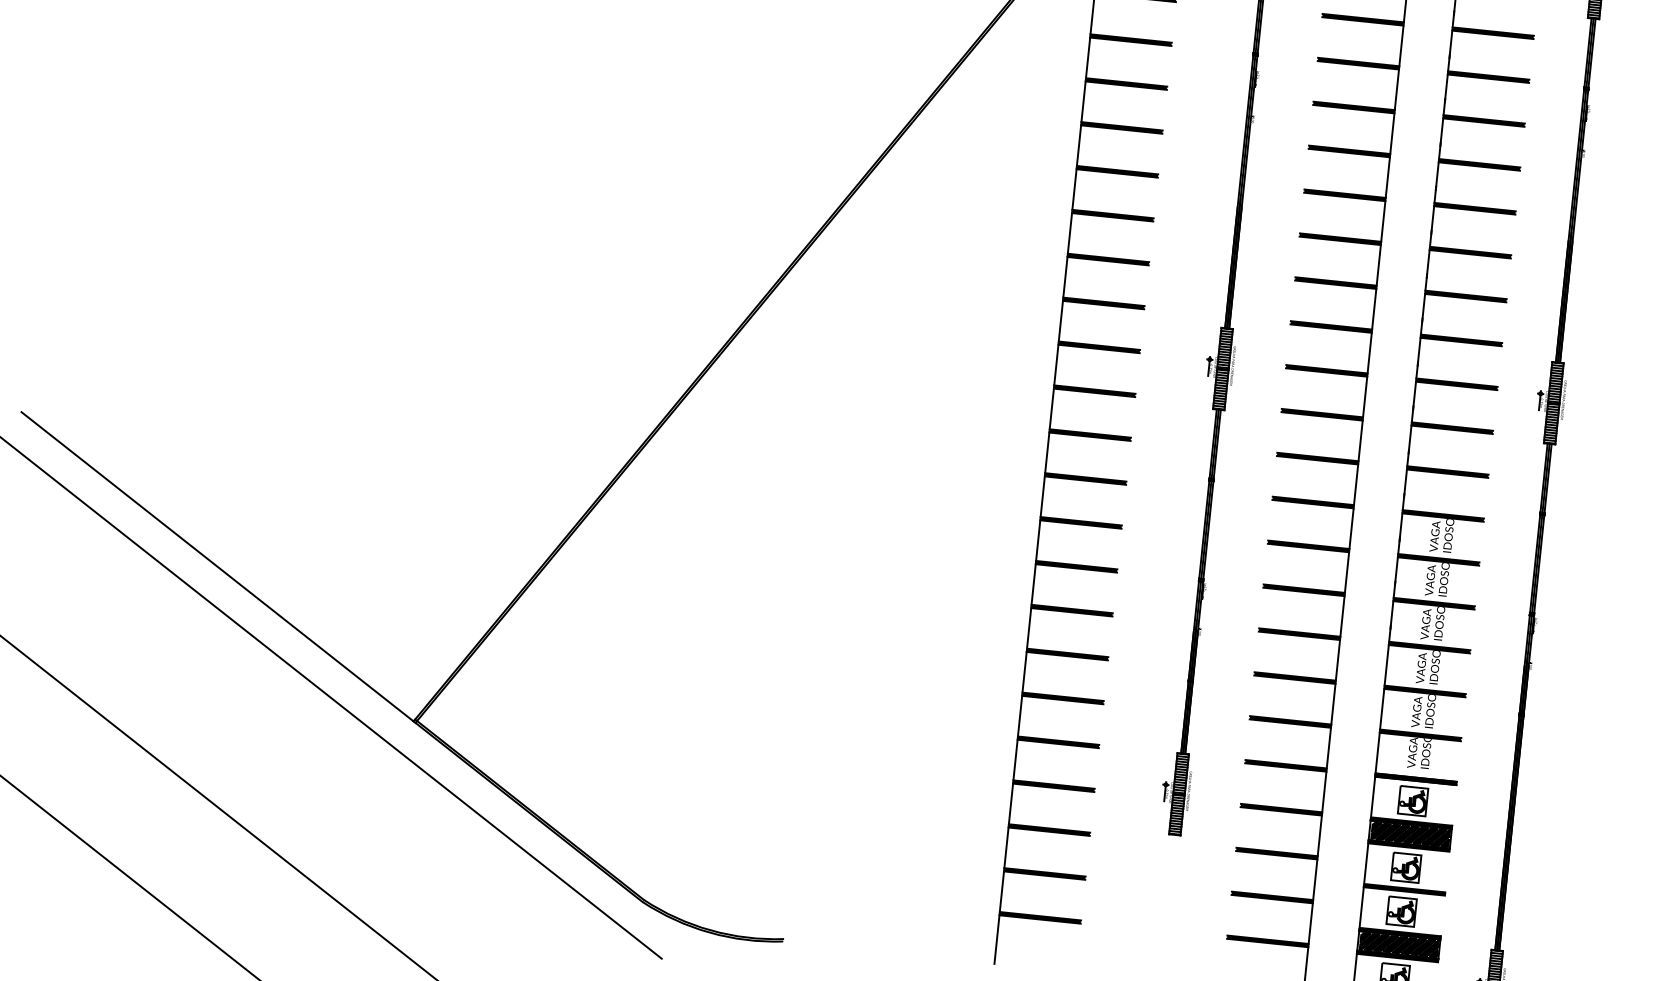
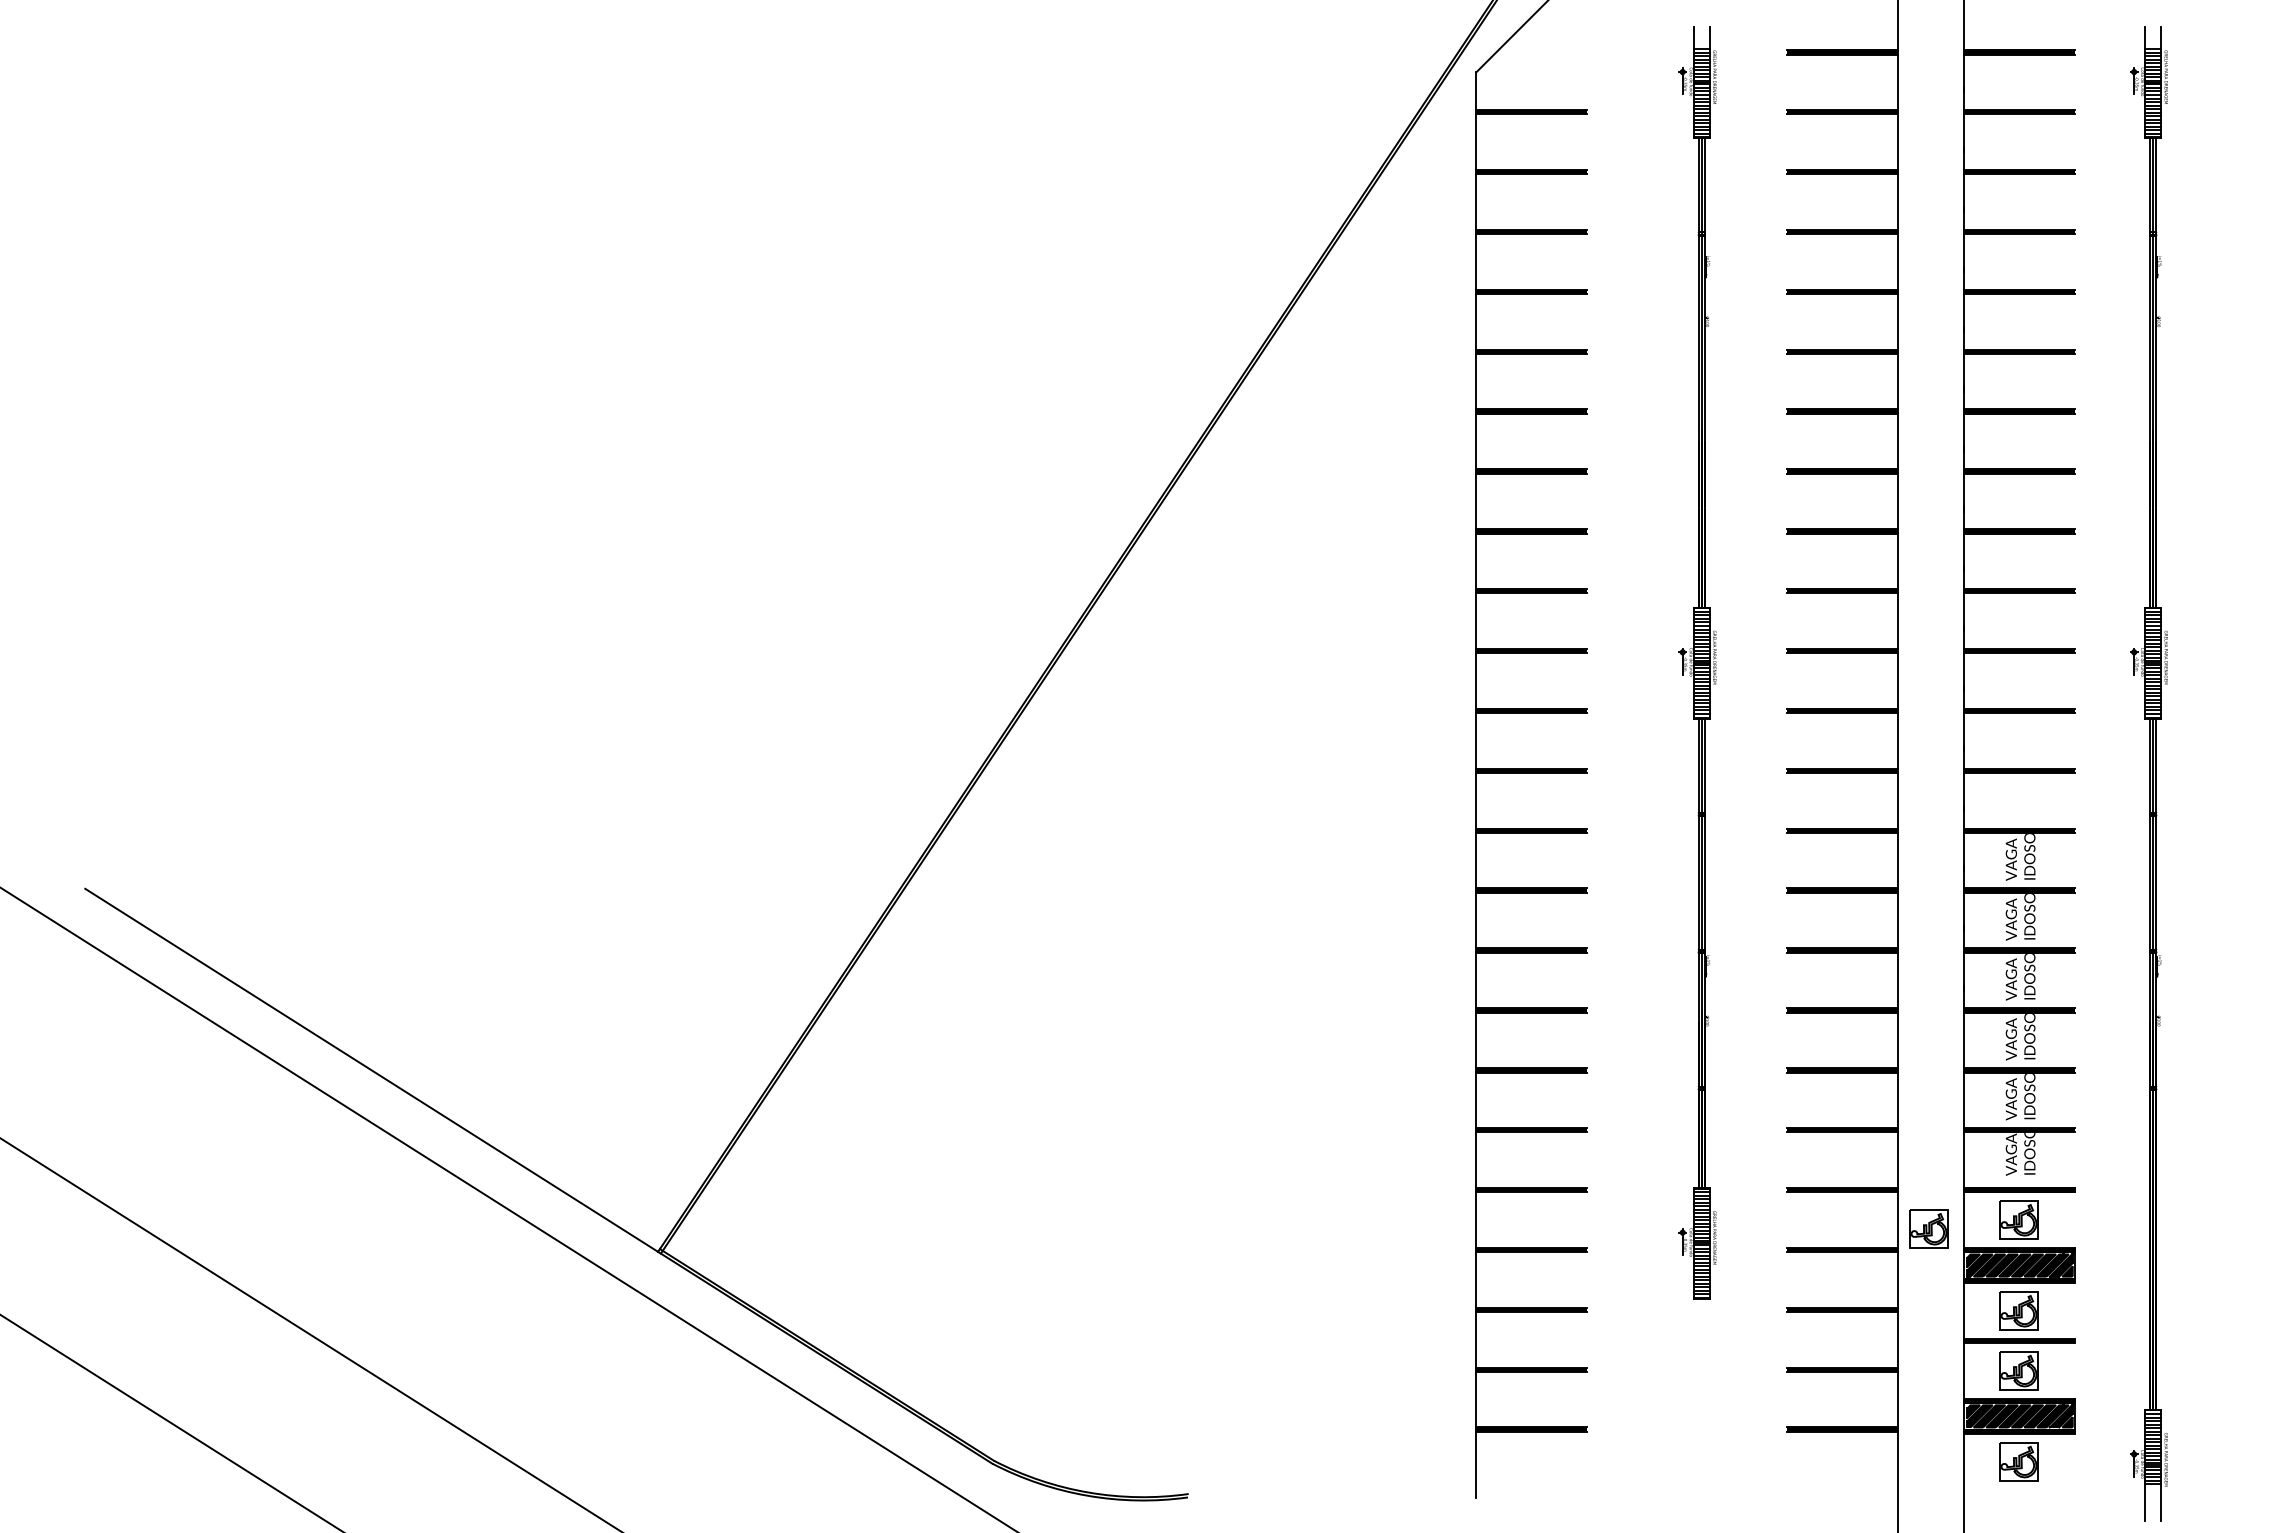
part: (1346, 800) -> (1928, 1228), added

